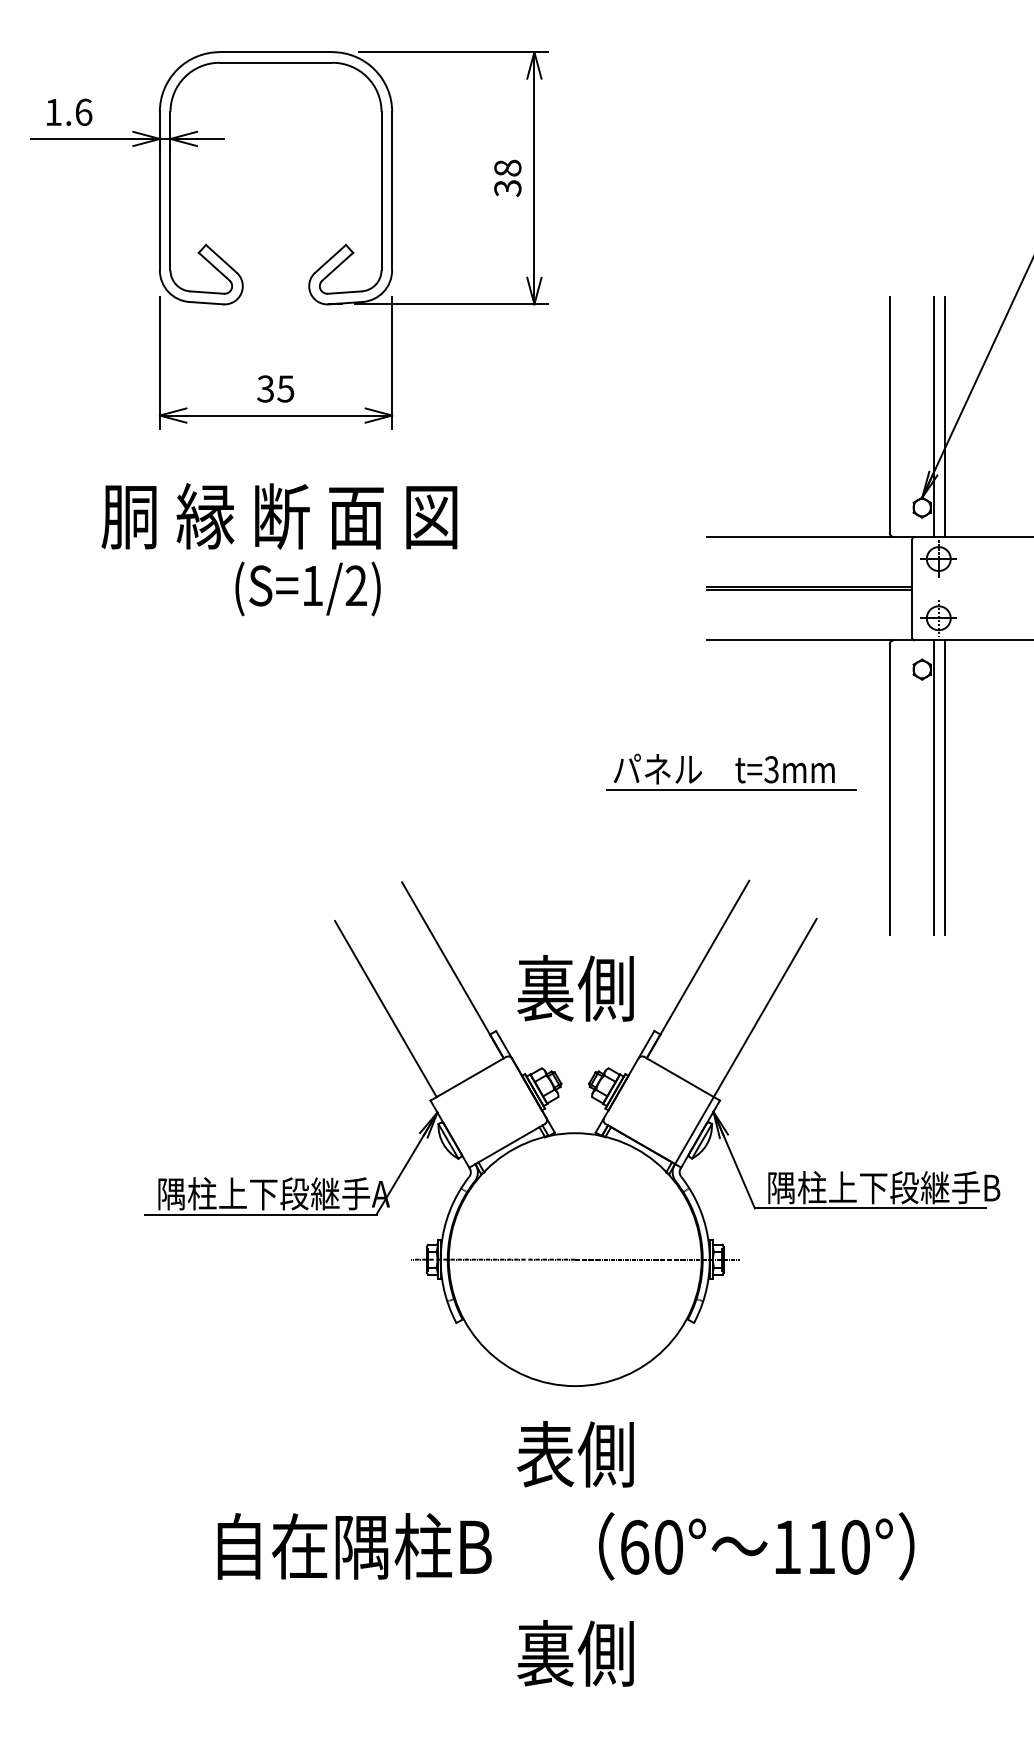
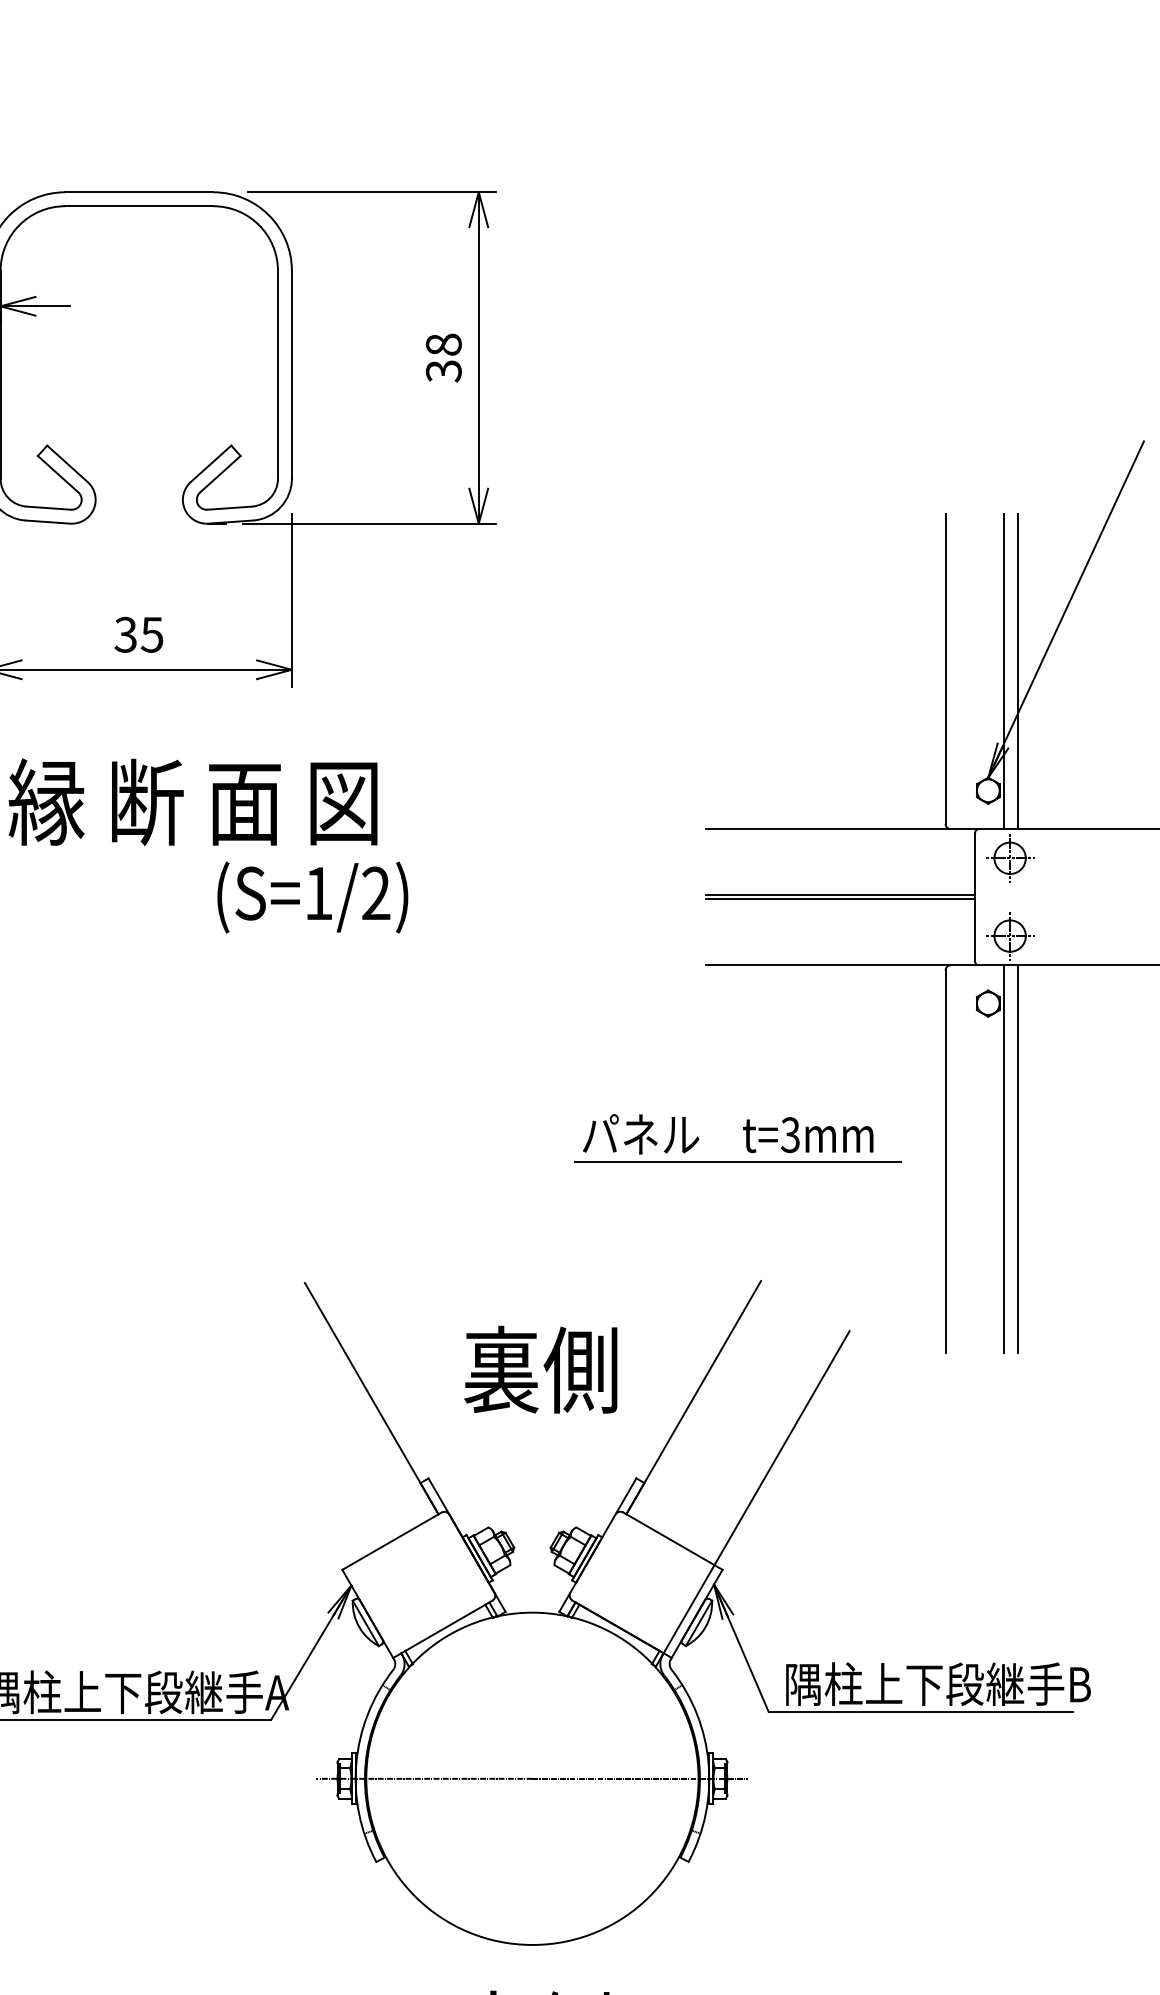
text: (307, 588) -> (312, 896), moved
text: (575, 988) -> (540, 1369), moved
line: (385, 1009) -> (283, 1450), removed

